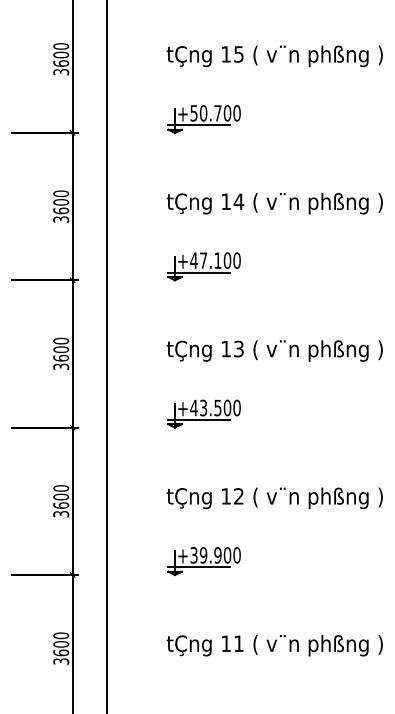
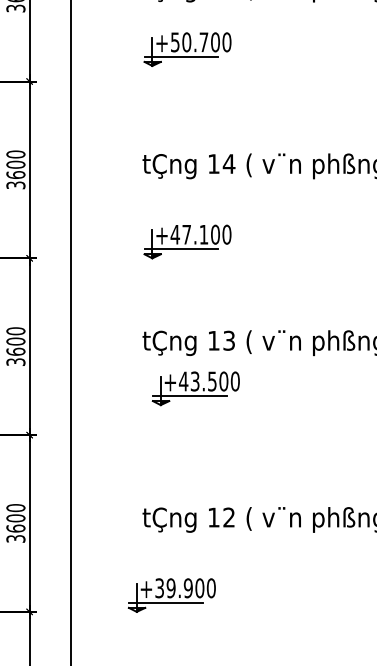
part: (203, 119) -> (186, 49), moved
part: (203, 413) -> (195, 388), moved
part: (203, 561) -> (171, 595), moved

